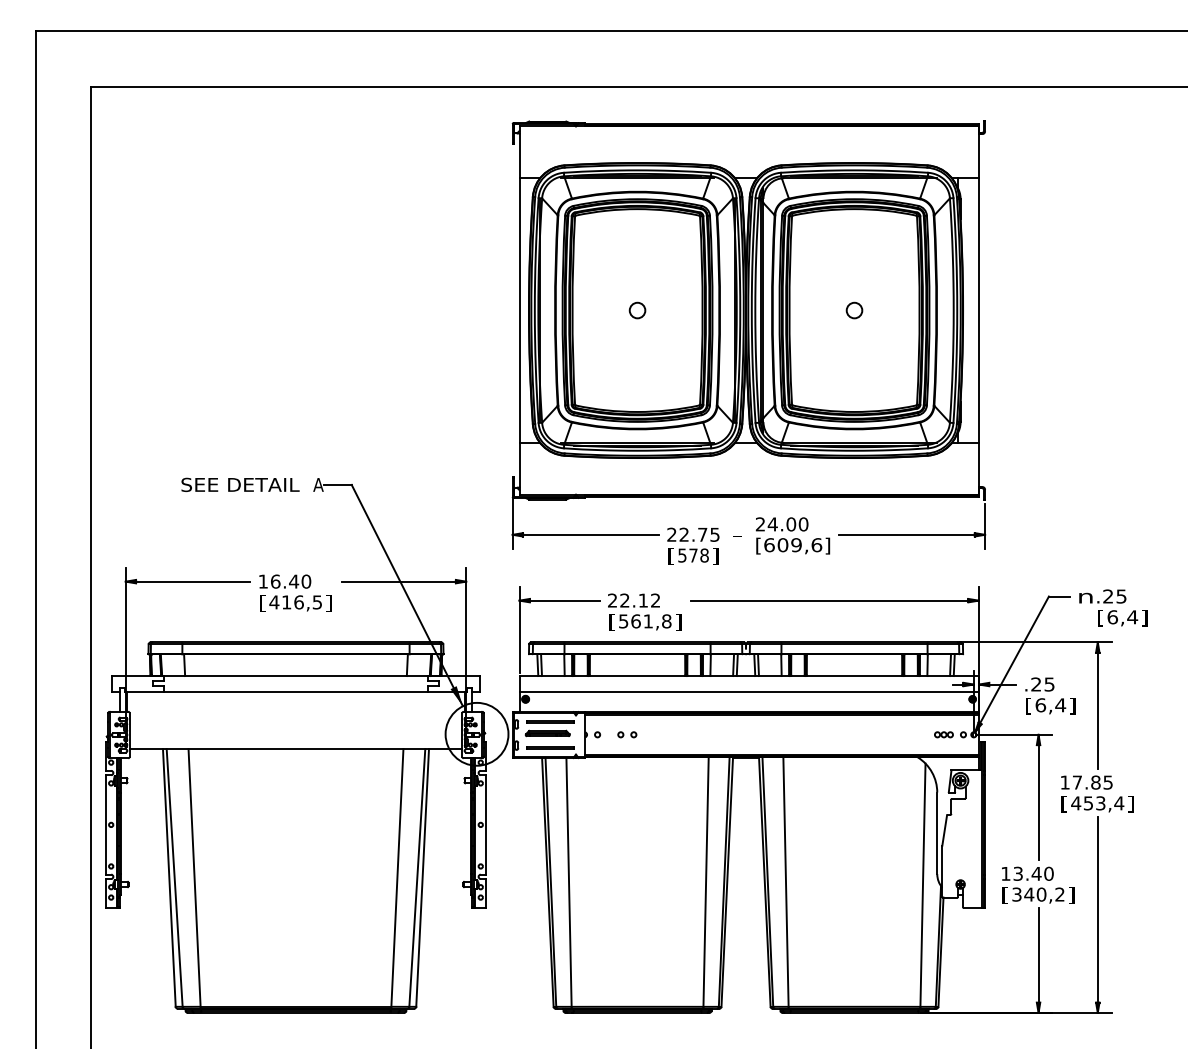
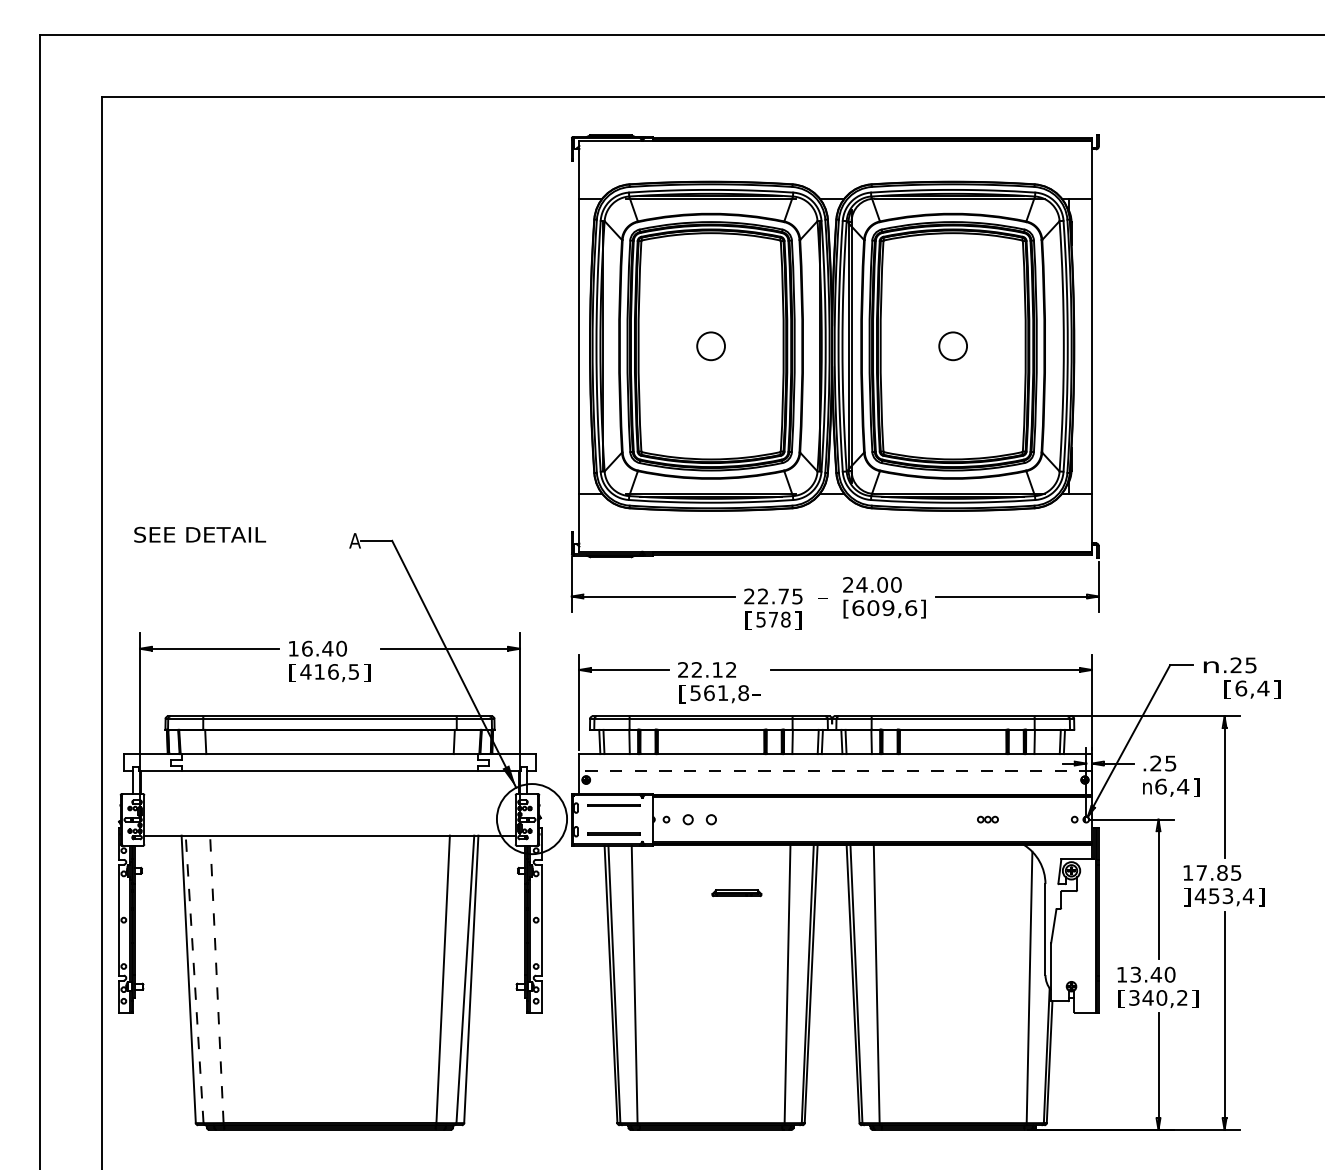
circle: (637, 309) -> (710, 345), size x1.6
circle: (853, 309) -> (952, 345), size x1.6
text: (240, 484) -> (200, 534), moved
text: (678, 622) -> (756, 694), ] -> -
line: (749, 691) -> (835, 771), solid -> dashed
text: (1028, 706) -> (1147, 787), [ -> n
part: (547, 733) -> (736, 893), moved
part: (627, 734) -> (699, 819), size x1.6
part: (943, 734) -> (987, 819), moved
text: (1064, 803) -> (1187, 896), [ -> ]
line: (174, 877) -> (194, 978), solid -> dashed
line: (194, 878) -> (216, 979), solid -> dashed

